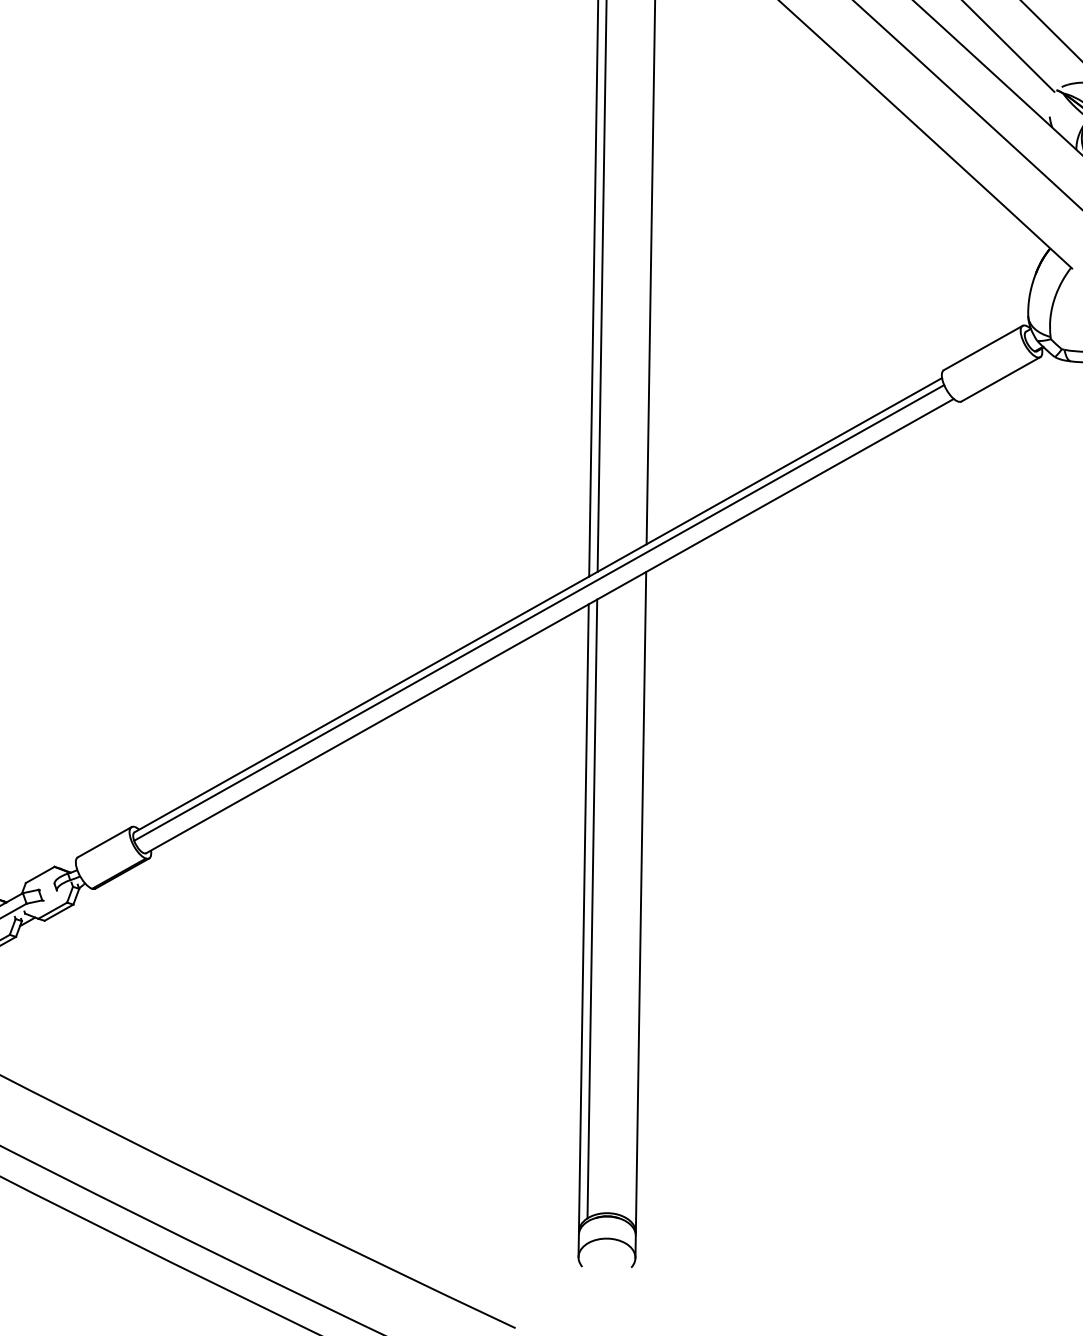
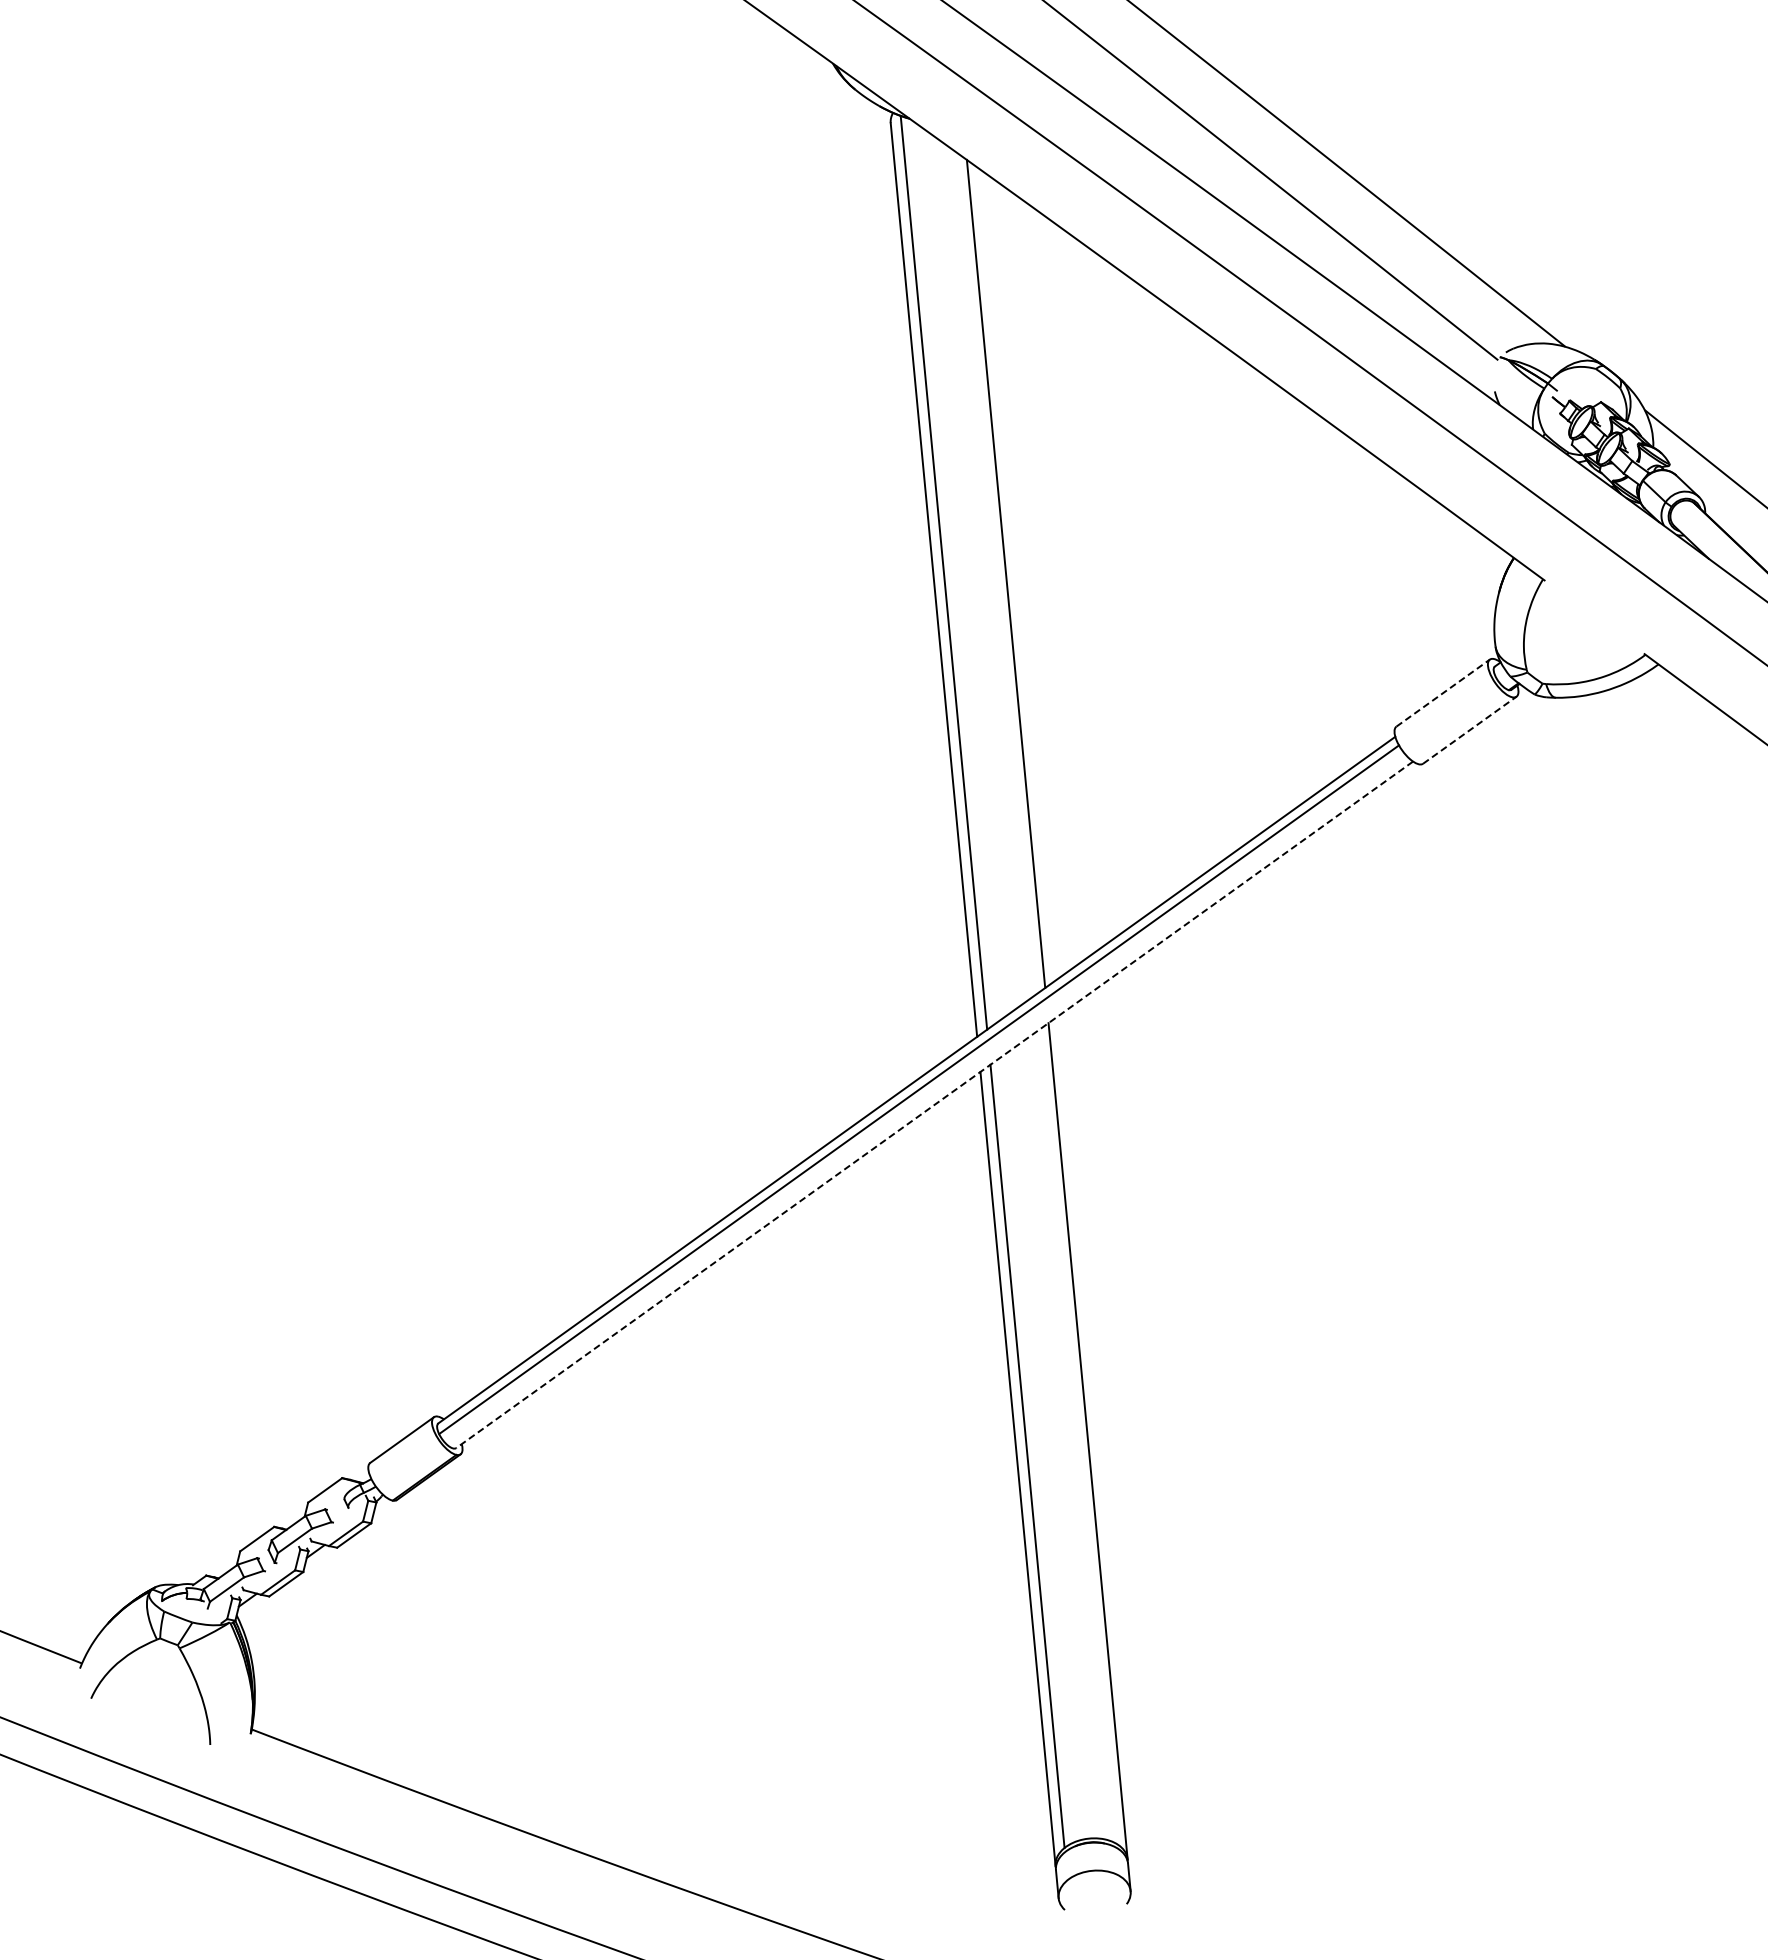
line: (983, 347) -> (1443, 692), solid -> dashed
line: (1001, 378) -> (1470, 729), solid -> dashed
line: (549, 625) -> (934, 1104), solid -> dashed

